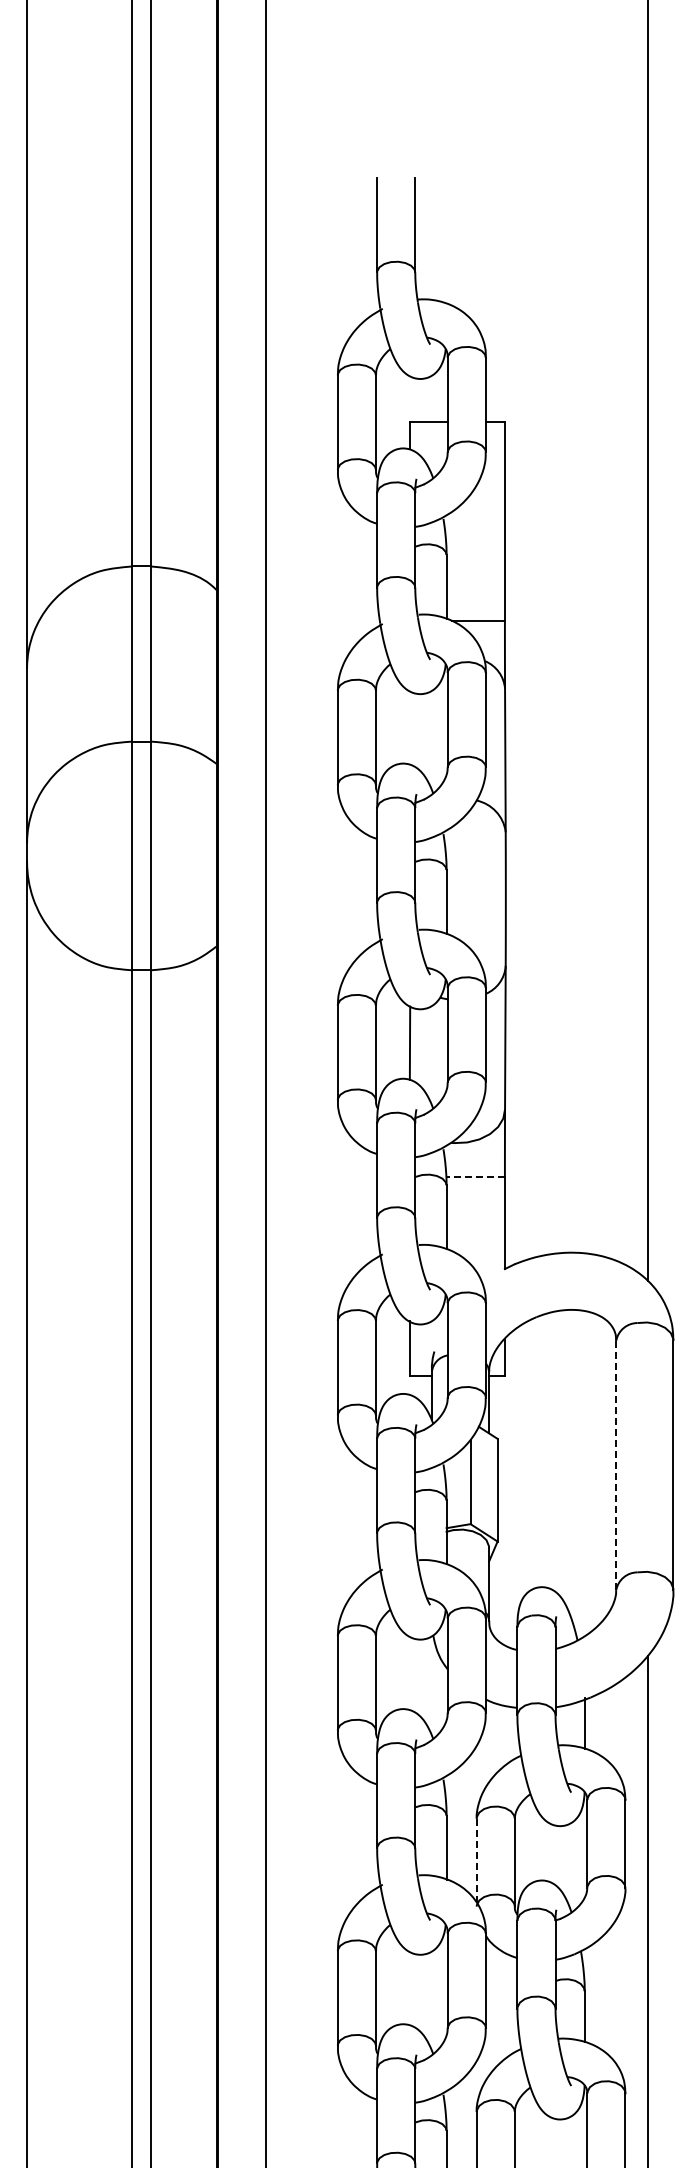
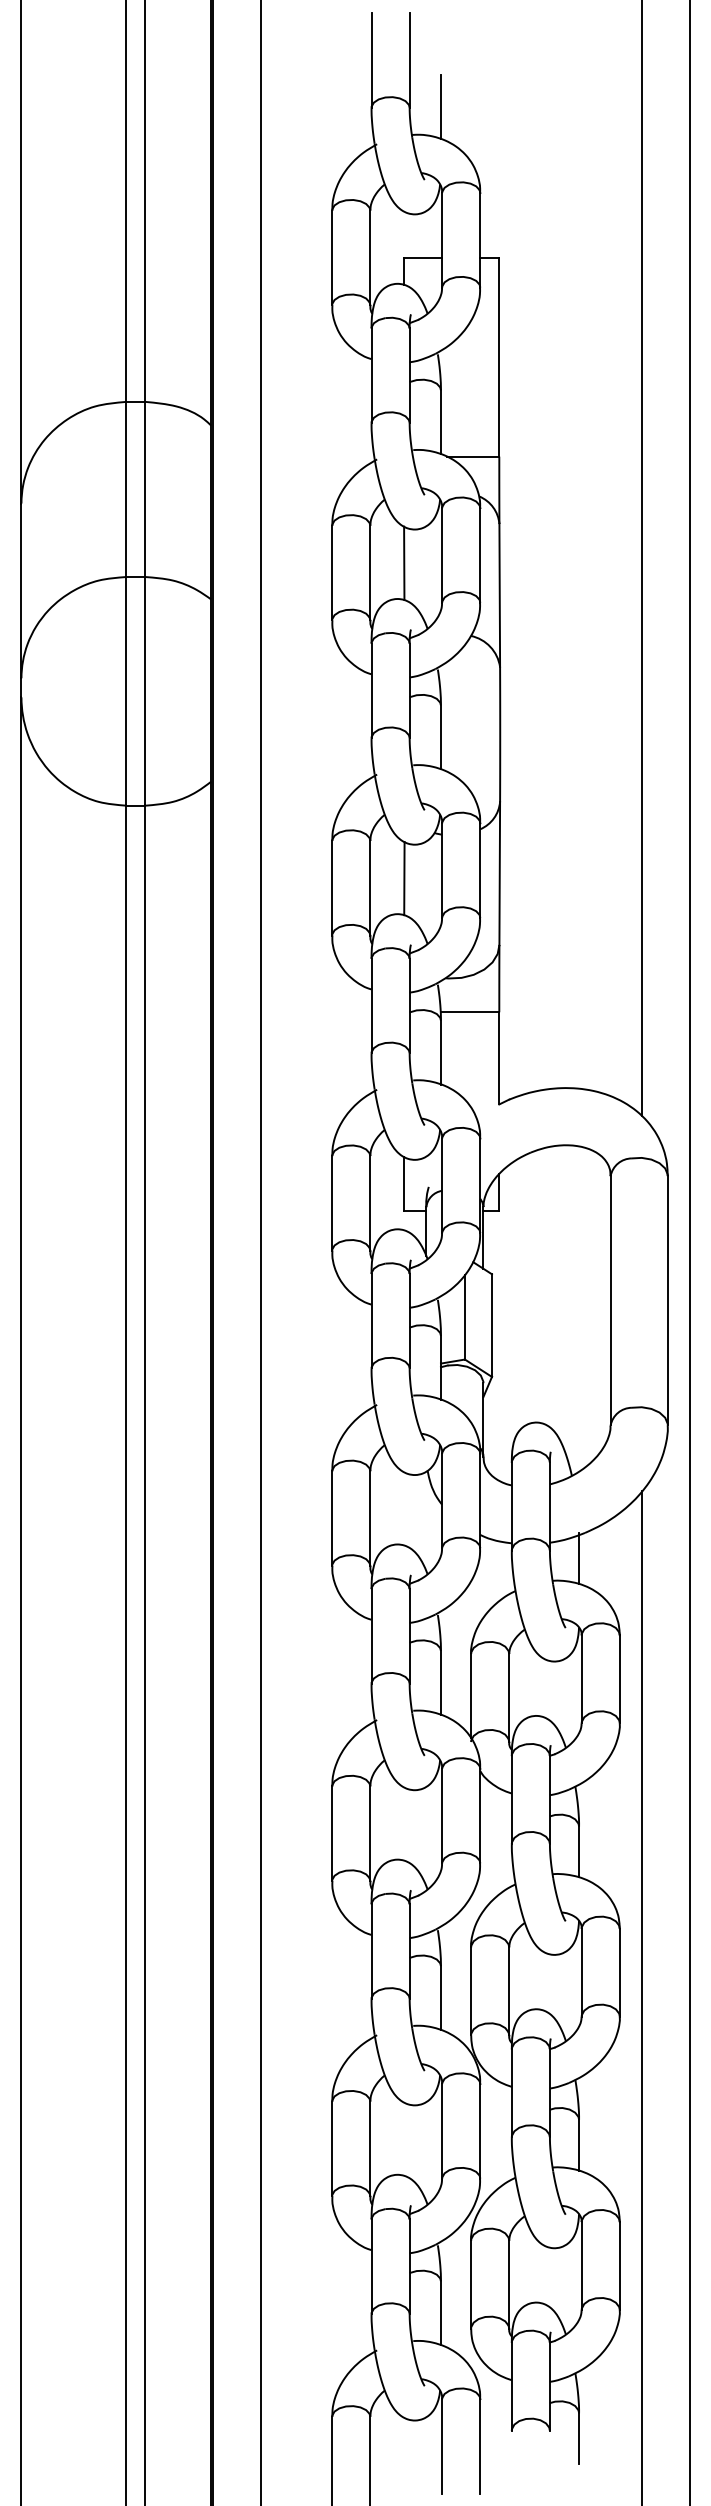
line: (446, 272) -> (440, 107), added
line: (410, 728) -> (404, 563), added
line: (475, 1177) -> (469, 1012), dashed -> solid
line: (616, 1465) -> (610, 1300), dashed -> solid
line: (477, 1861) -> (471, 1696), dashed -> solid

